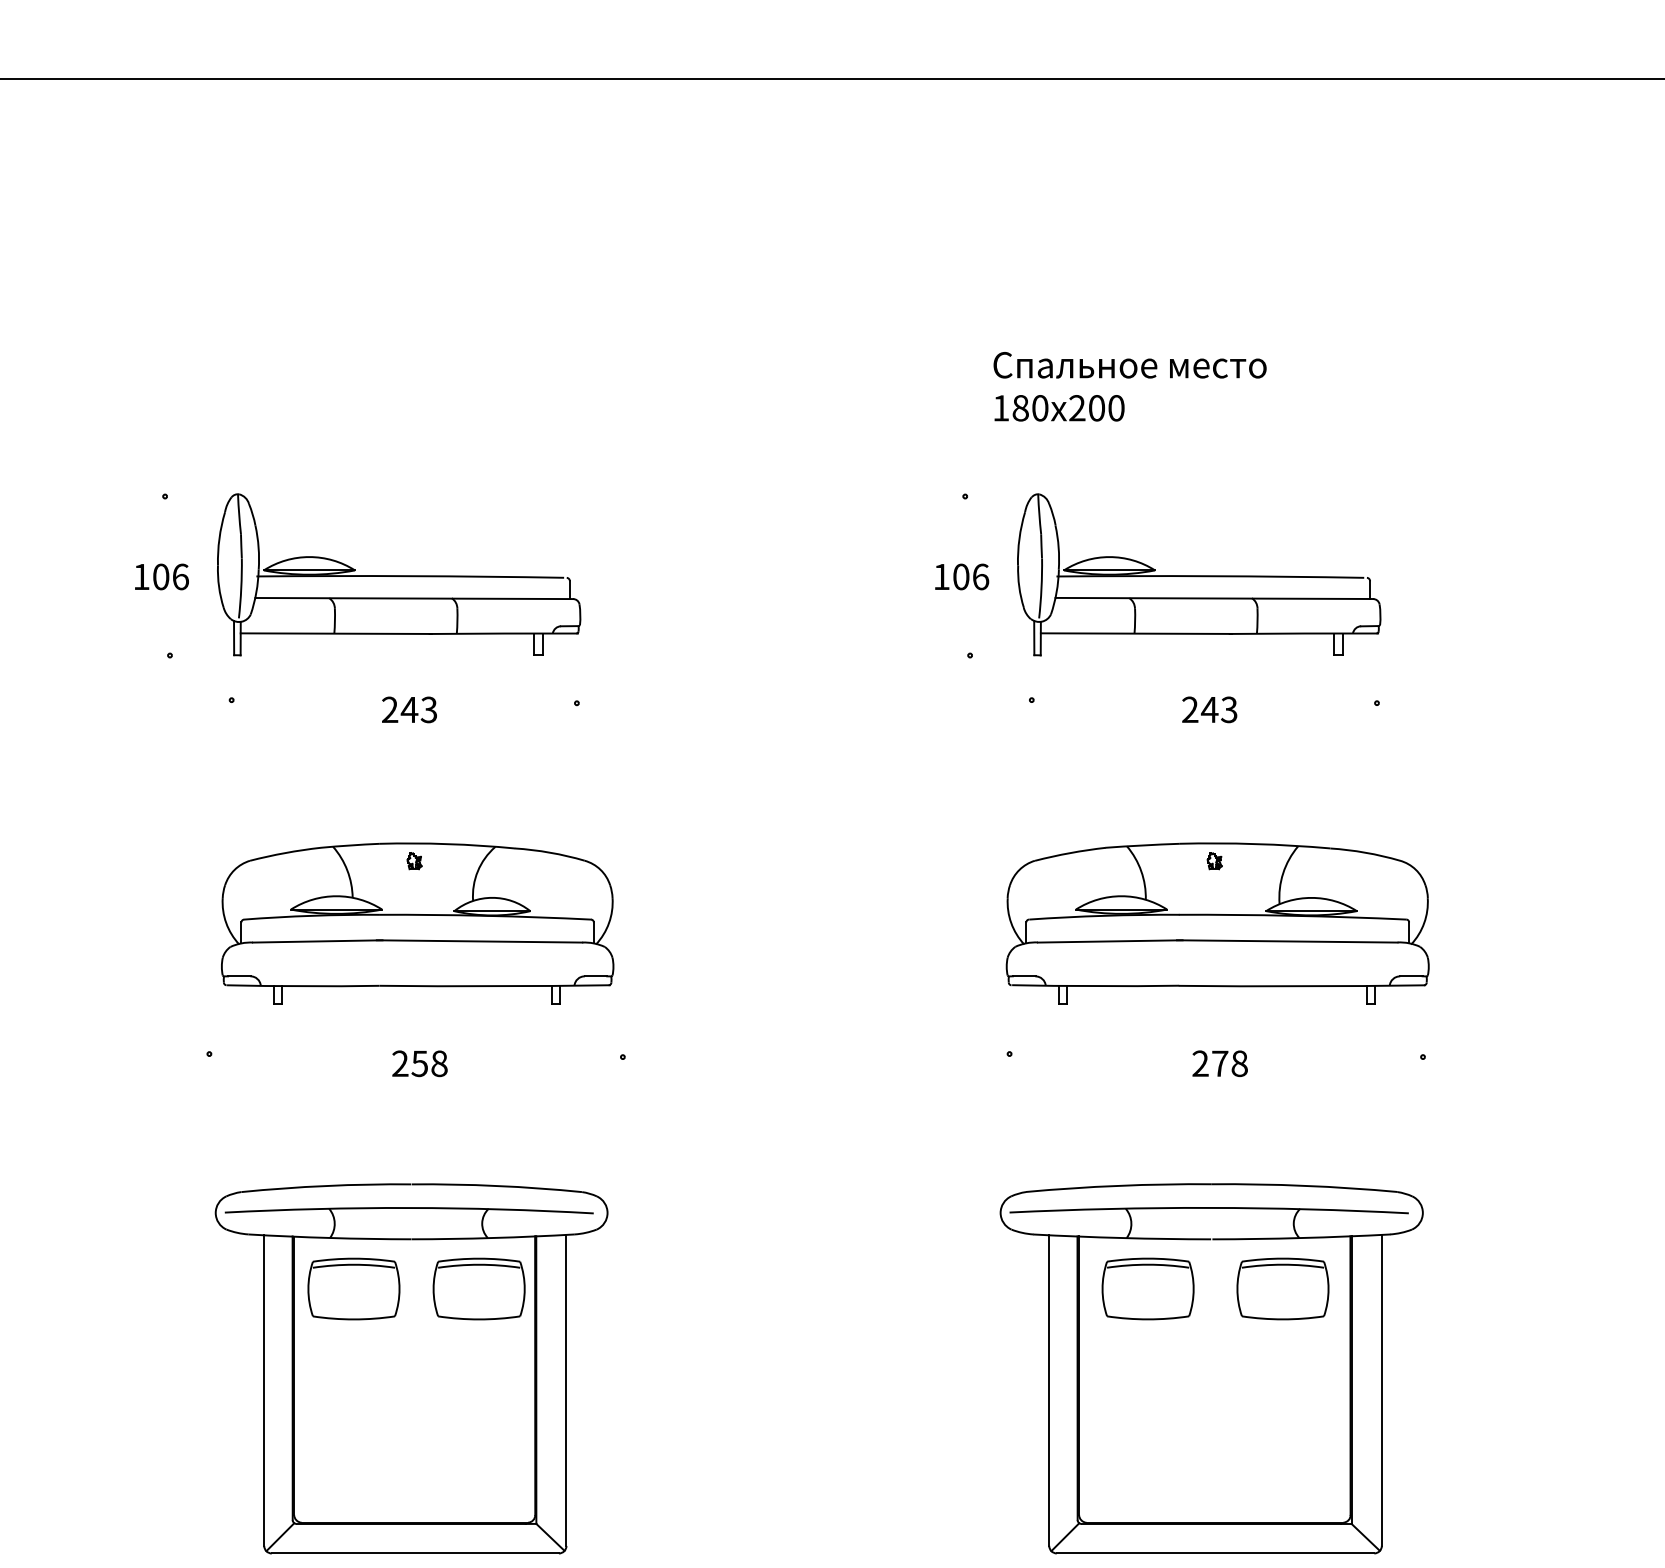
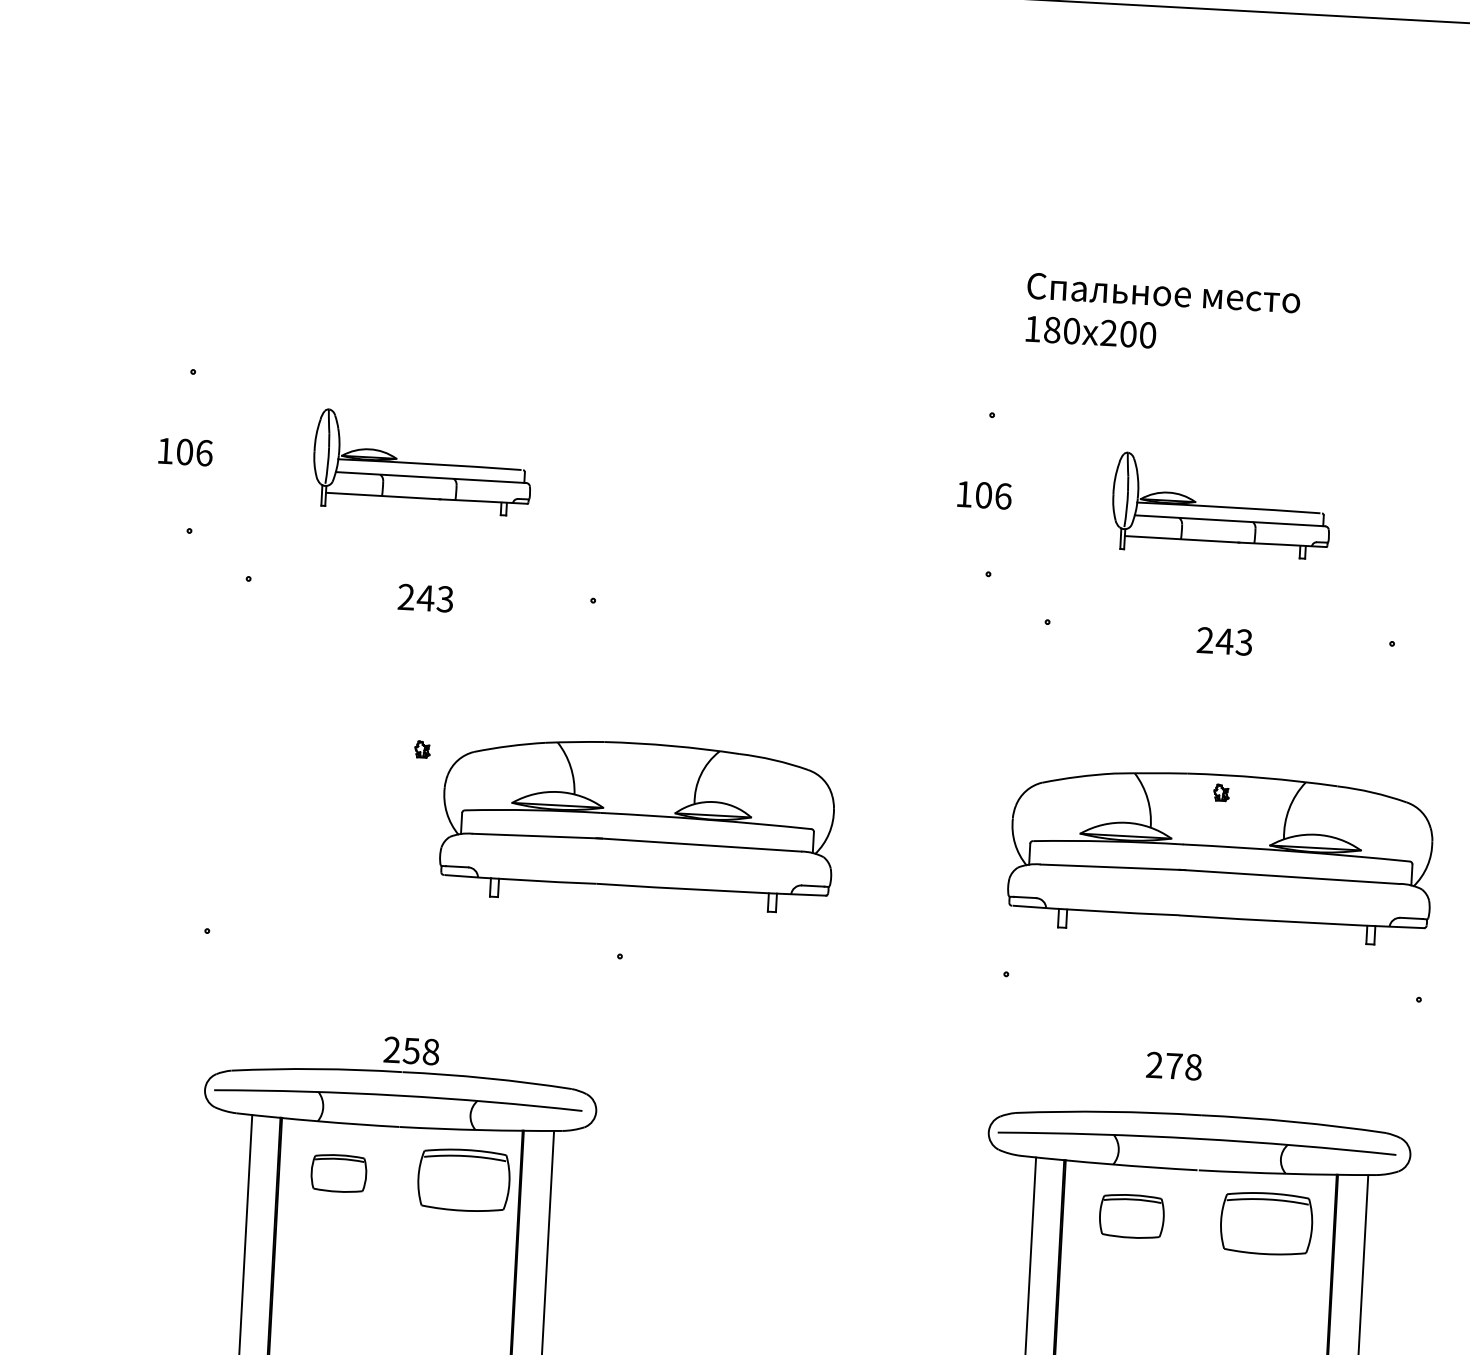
part: (399, 574) -> (423, 462), size x0.6
part: (1199, 574) -> (1221, 505), size x0.6
part: (417, 923) -> (637, 823), moved
text: (419, 1063) -> (411, 1050), moved
text: (1219, 1063) -> (1173, 1065), moved
part: (353, 1288) -> (338, 1172), size x0.6
part: (1147, 1288) -> (1131, 1215), size x0.7

